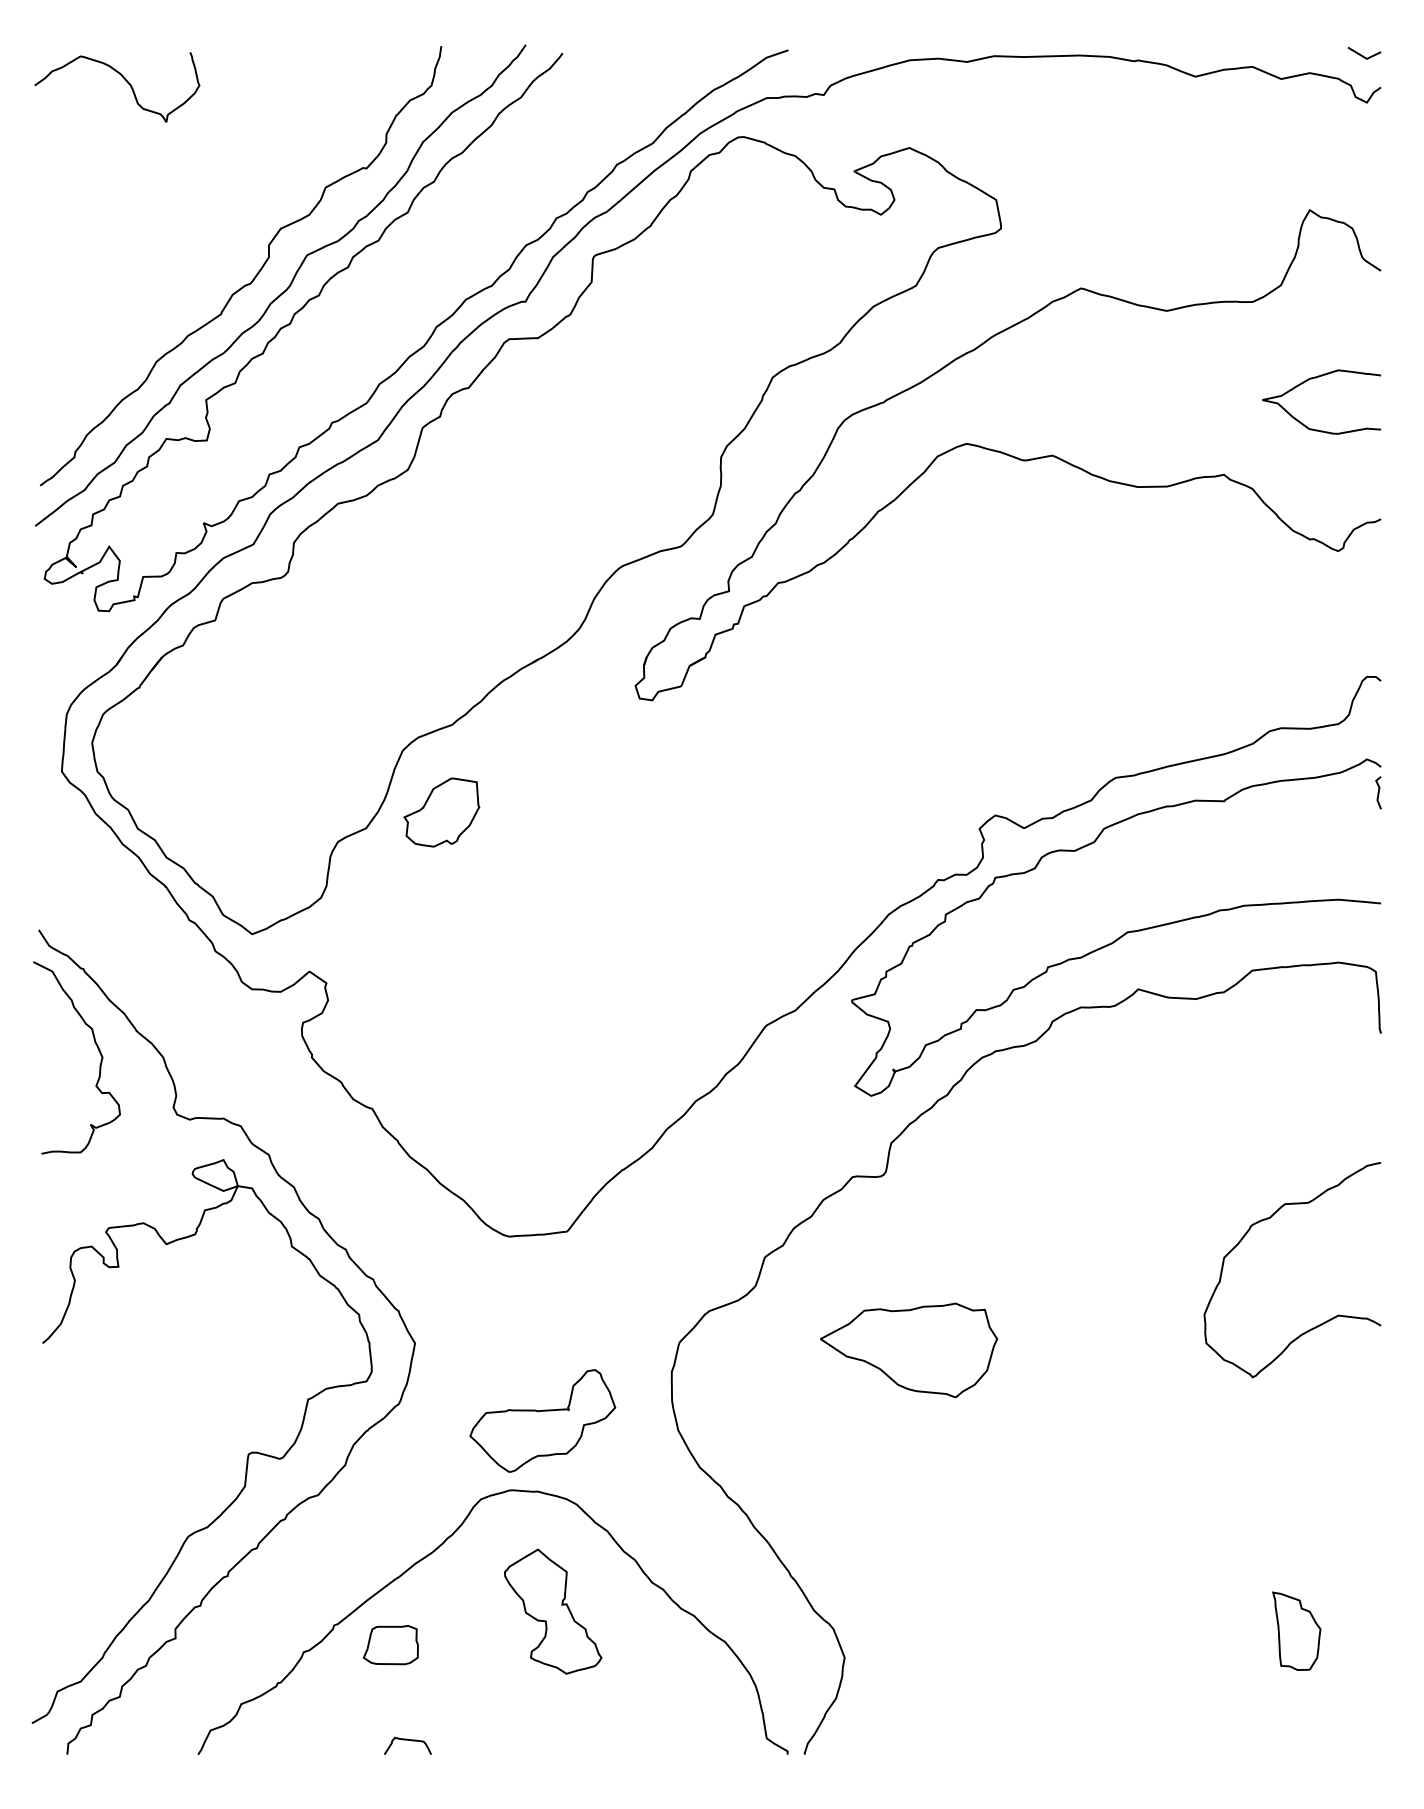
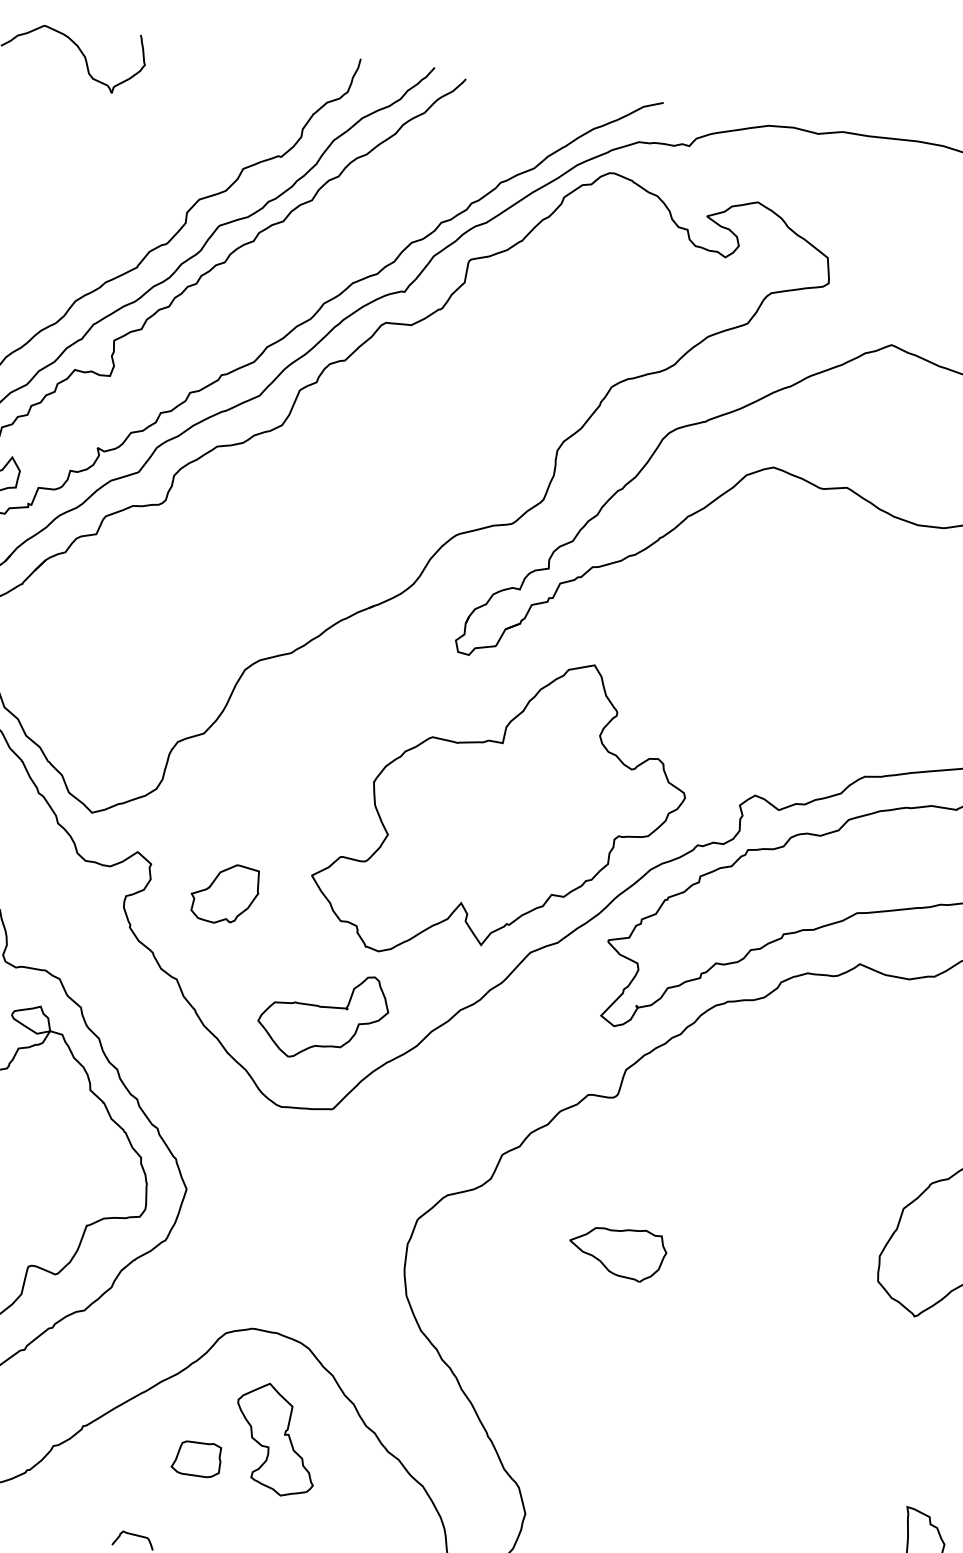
part: (441, 812) -> (224, 893), moved
part: (712, 869) -> (501, 809), added
part: (908, 1350) -> (616, 1252), size x0.62
part: (542, 1420) -> (323, 1015), moved
part: (390, 1645) -> (196, 1459), moved

